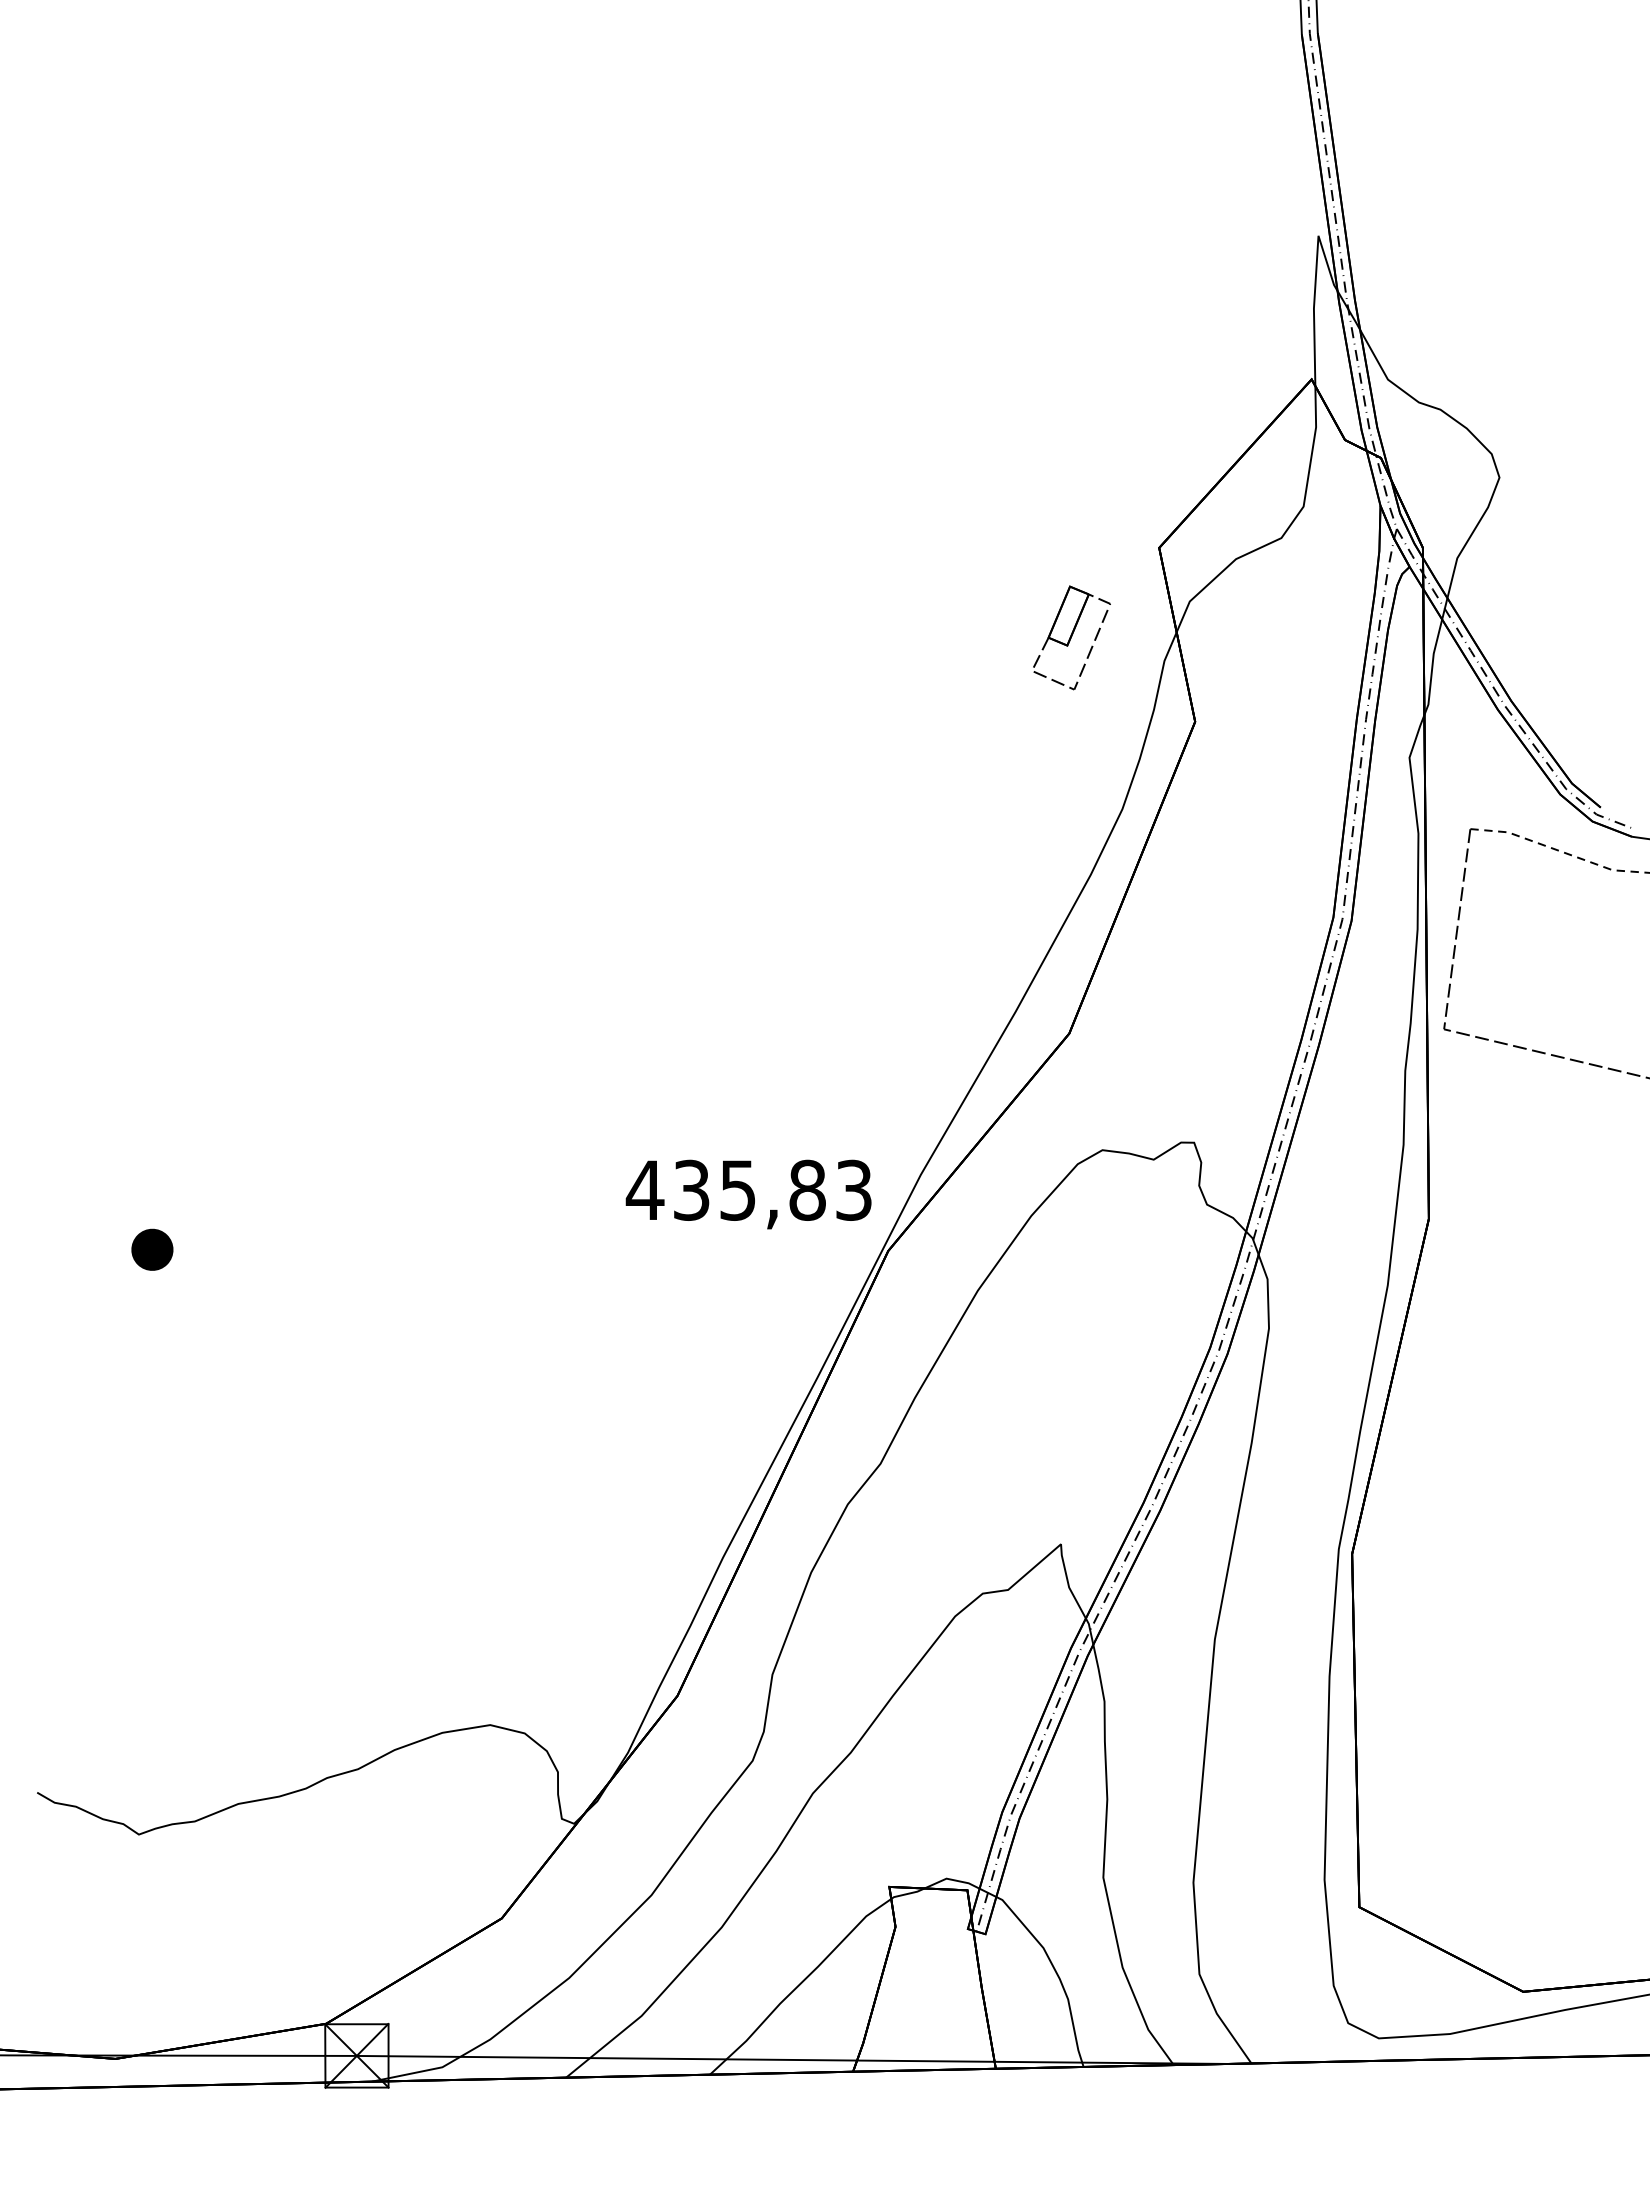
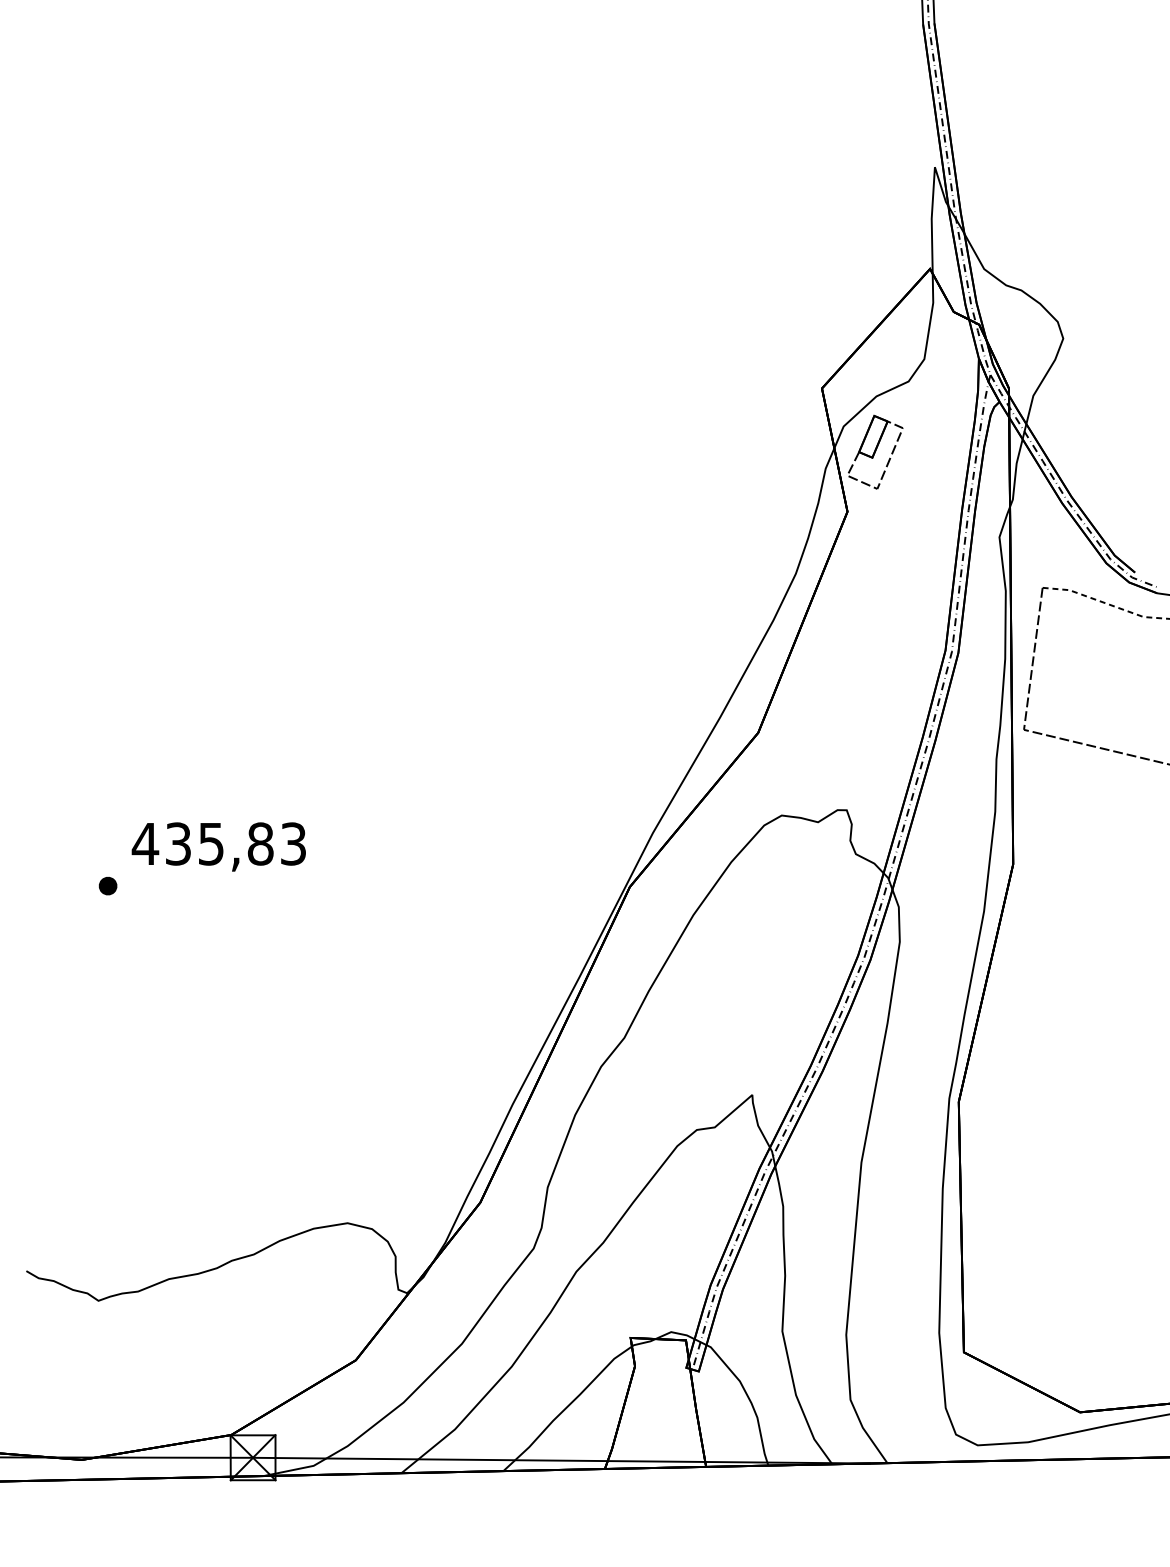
part: (1071, 637) -> (875, 451), moved
text: (748, 1194) -> (218, 846), moved
part: (152, 1249) -> (108, 885), size x0.62

